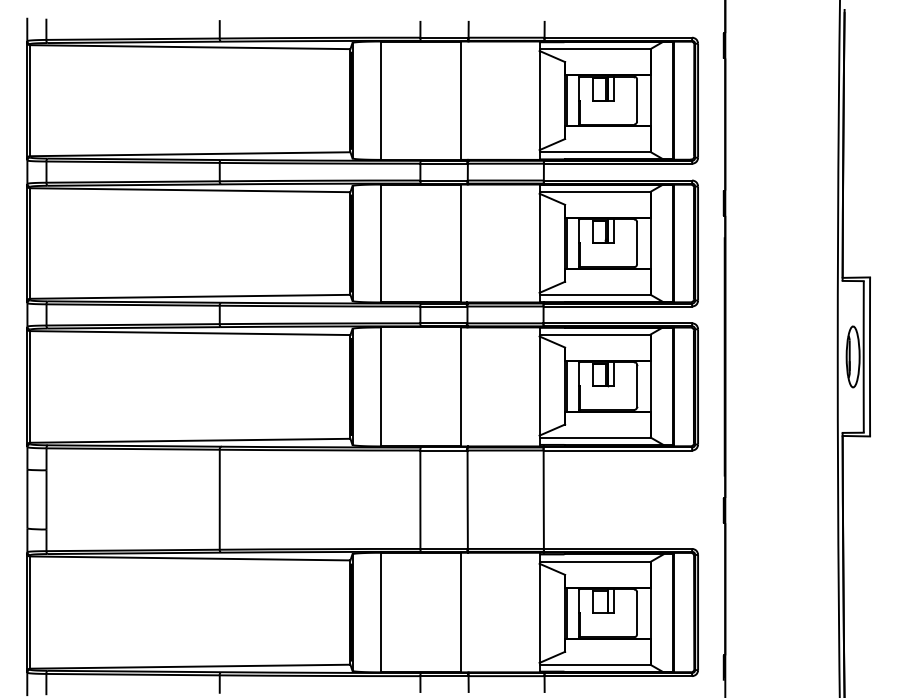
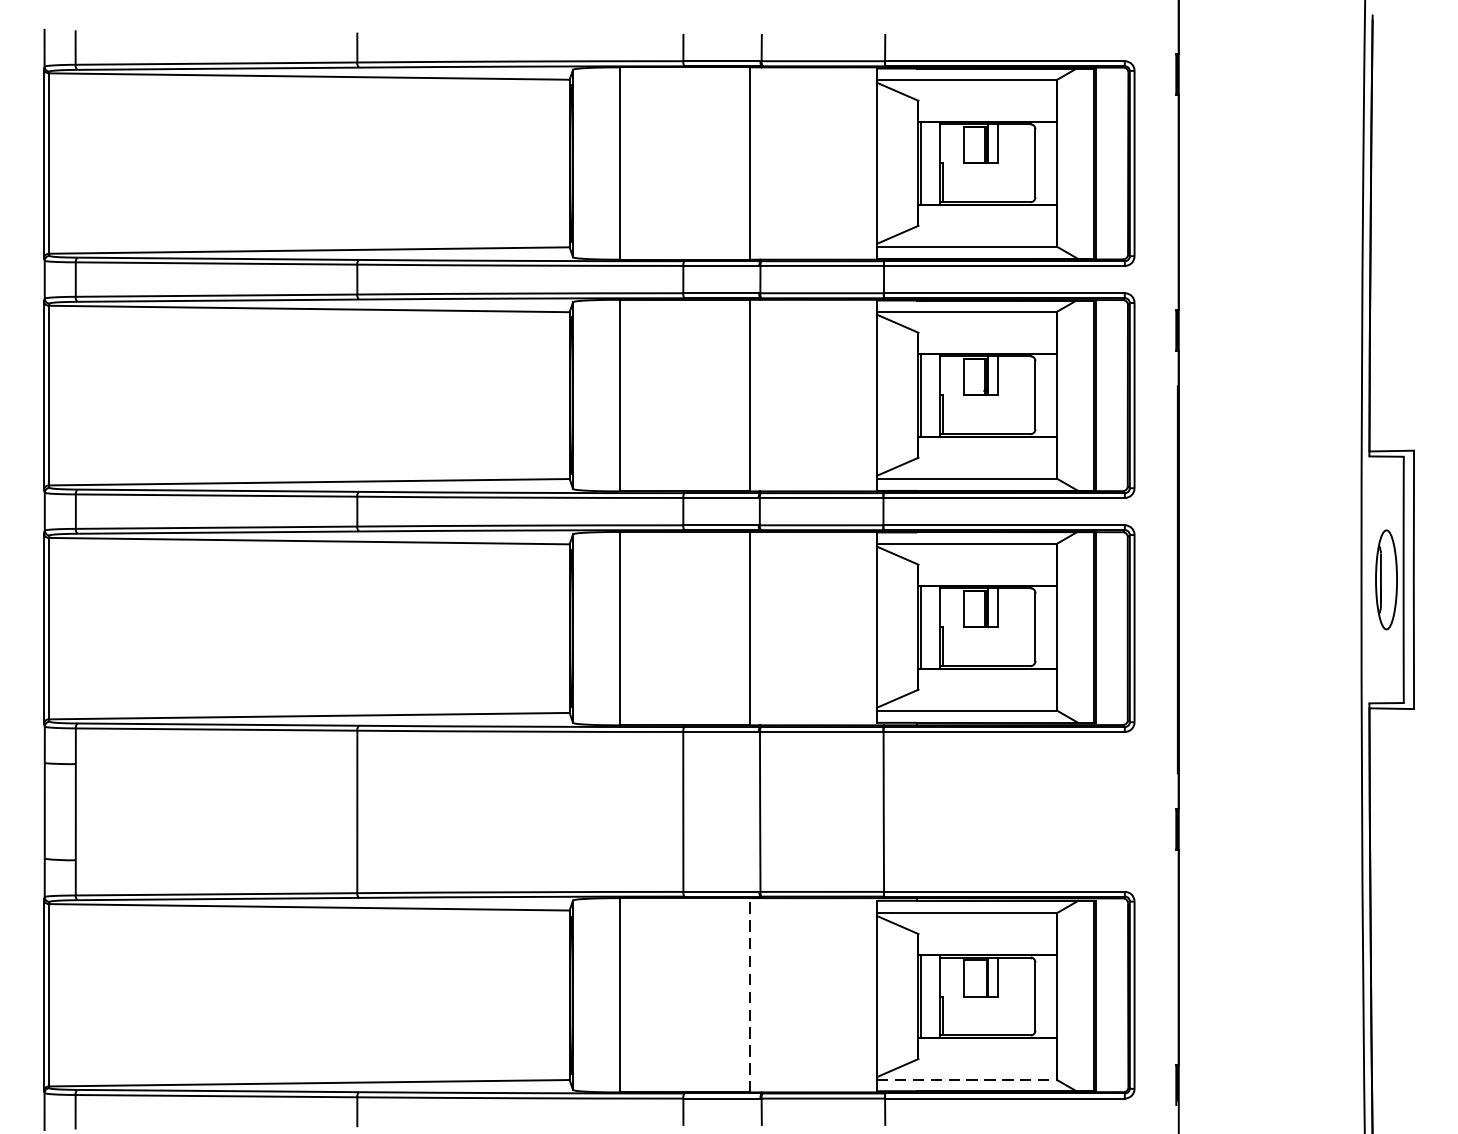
line: (461, 612) -> (750, 995), solid -> dashed
line: (595, 664) -> (967, 1079), solid -> dashed

